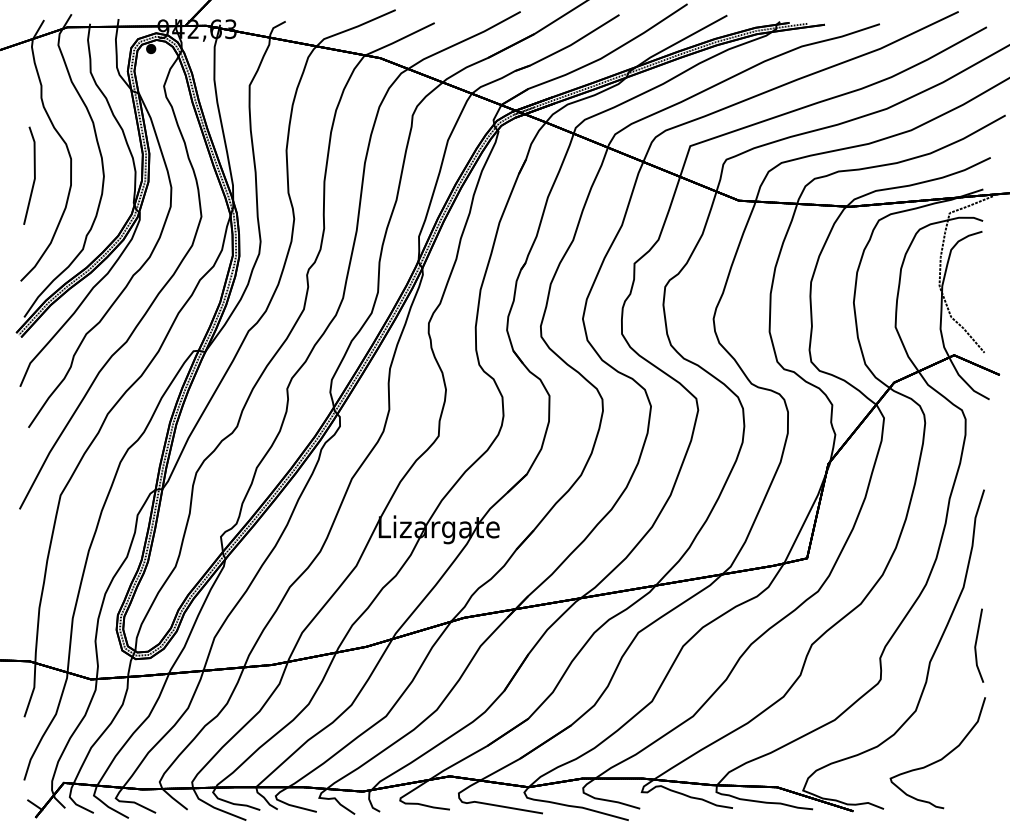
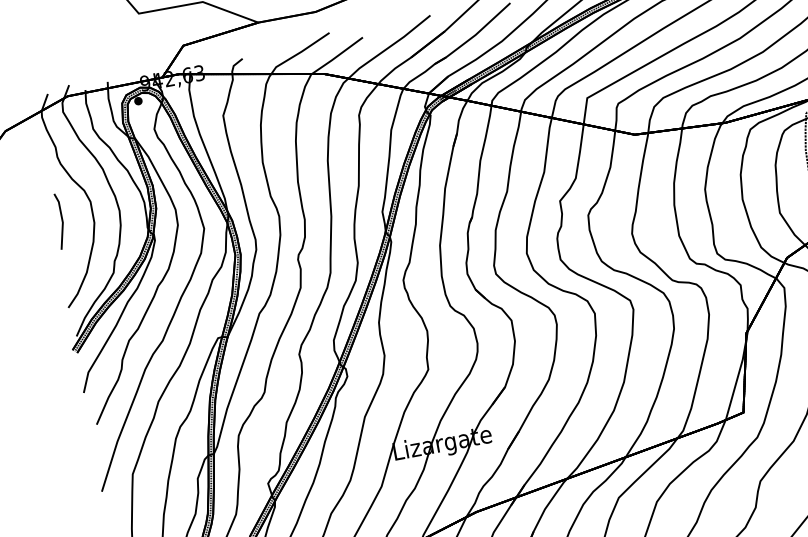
part: (29, 175) -> (59, 221), size x0.7

